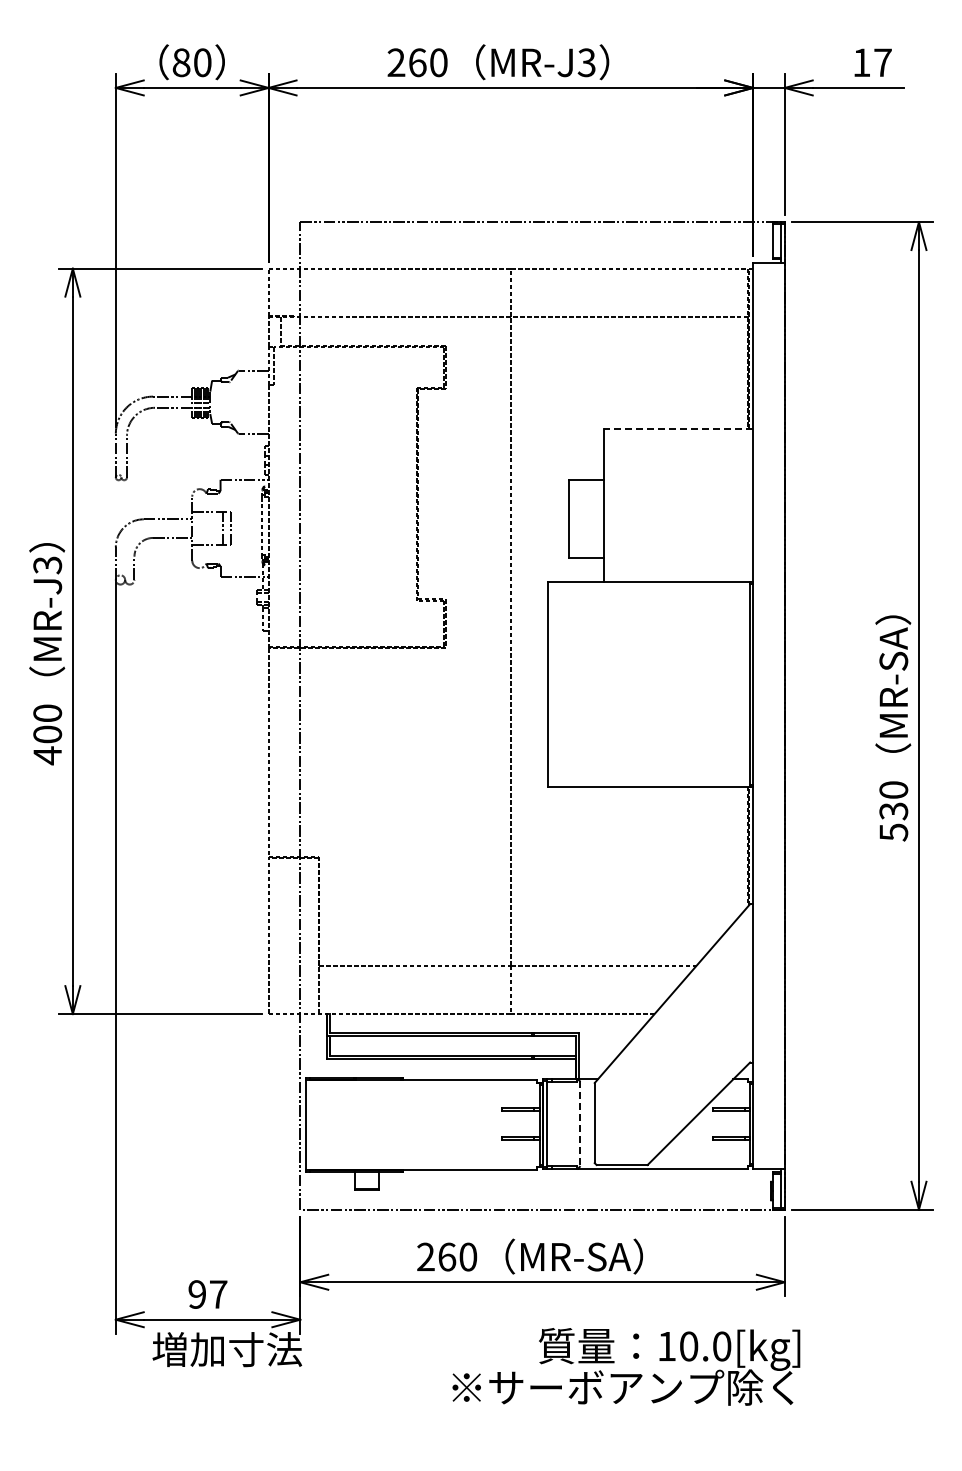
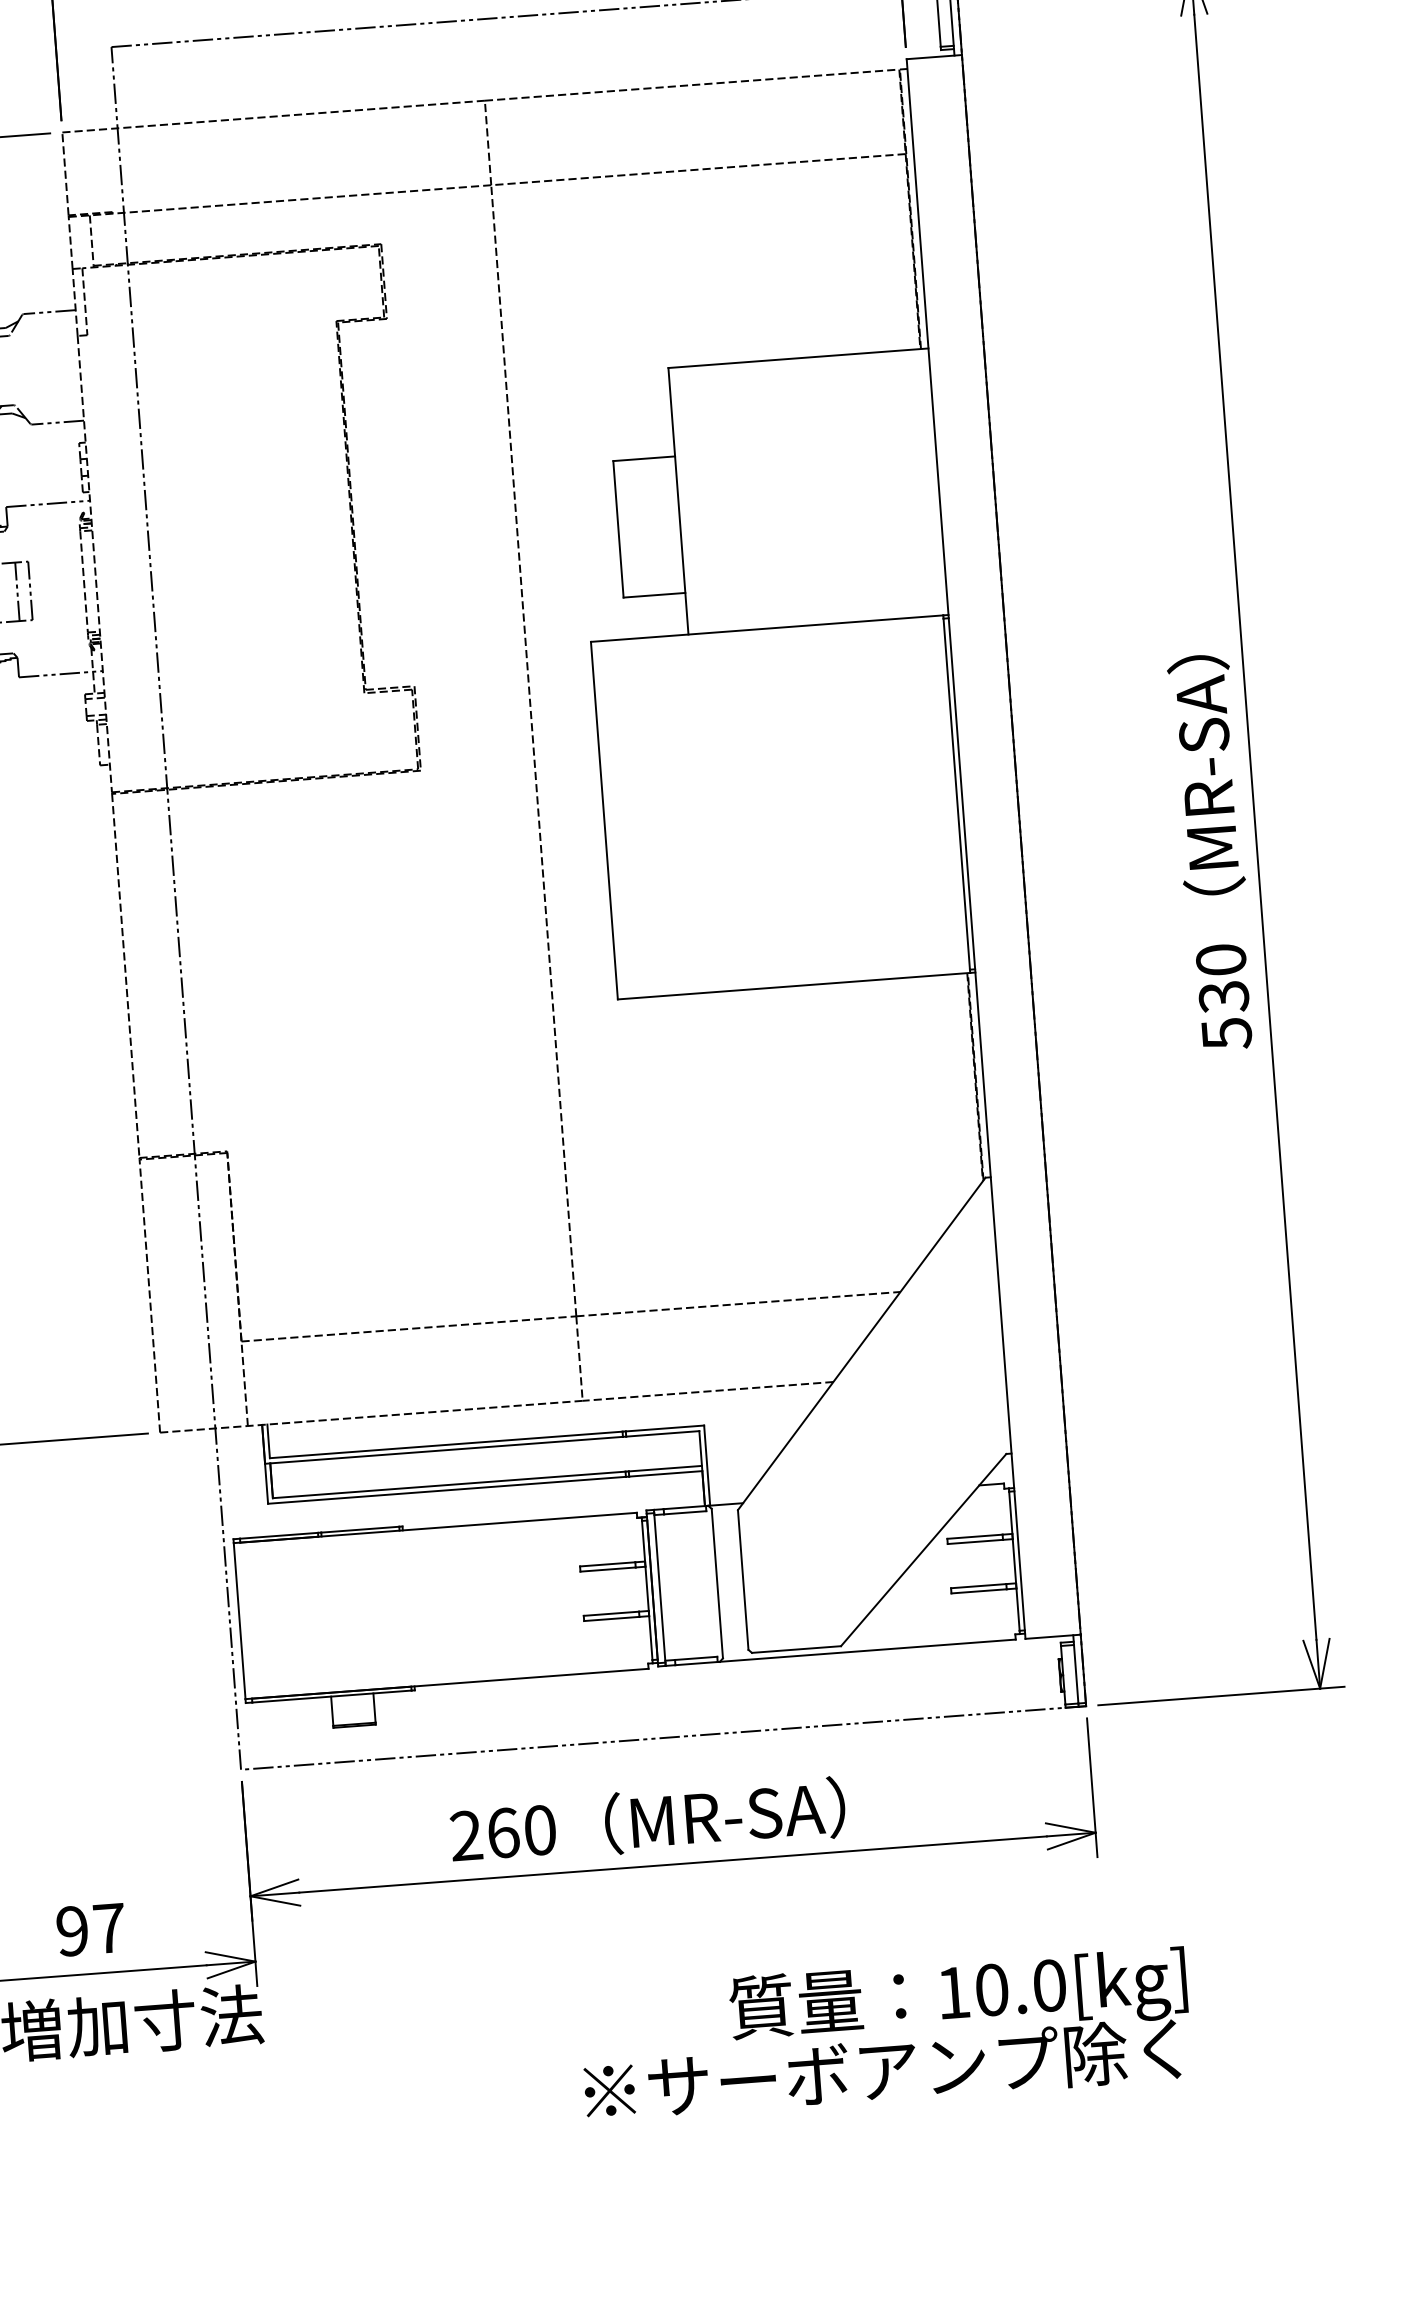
line: (678, 428) -> (798, 357), dashed -> solid
line: (579, 1124) -> (716, 1584), dashed -> solid
text: (626, 1366) -> (885, 2033), moved

